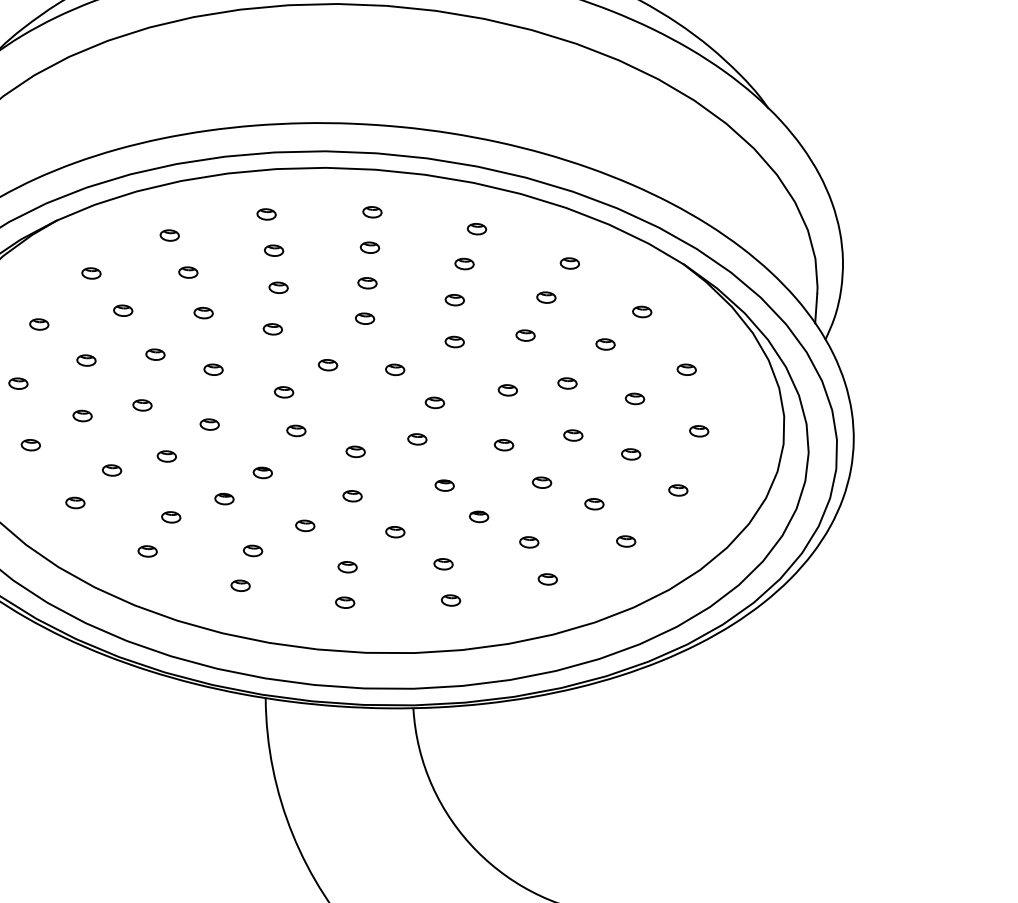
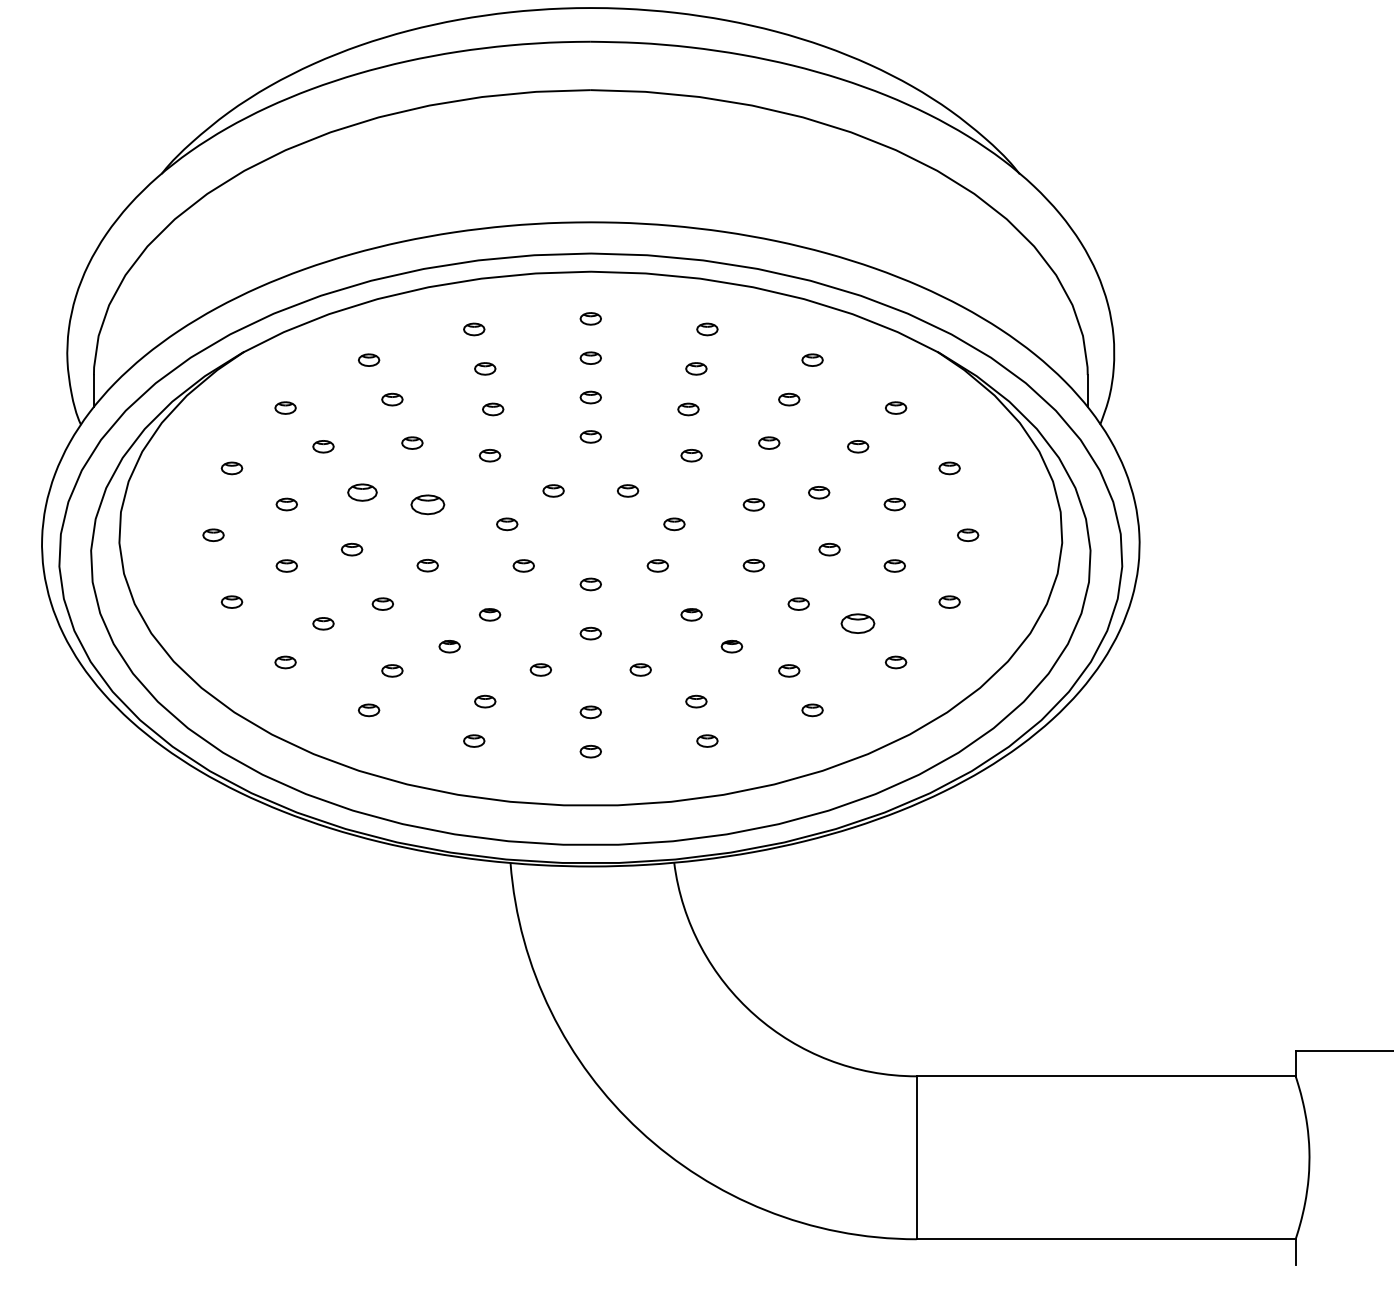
part: (155, 354) -> (362, 492), size x1.4
part: (213, 369) -> (427, 504), size x1.6
part: (594, 503) -> (858, 623), size x1.6

